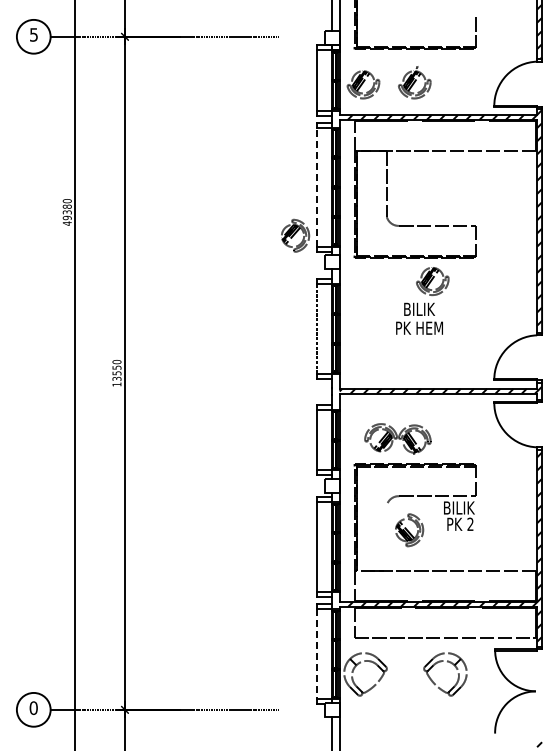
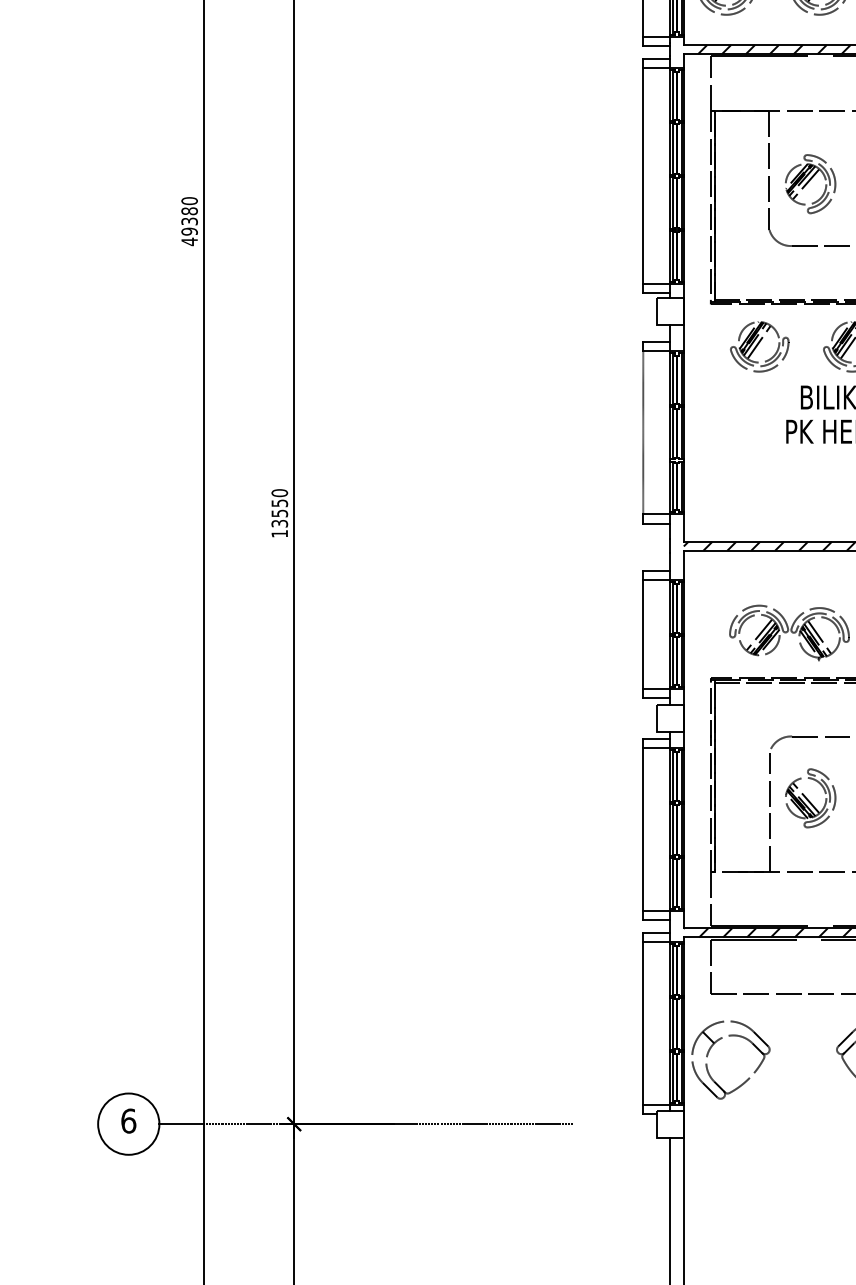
line: (317, 187) -> (643, 176), dashed -> solid
part: (295, 235) -> (810, 183), moved
part: (381, 281) -> (759, 346), added
line: (386, 537) -> (768, 811), added
line: (317, 654) -> (643, 1023), dashed -> solid
text: (33, 707) -> (128, 1119), 0 -> 6

